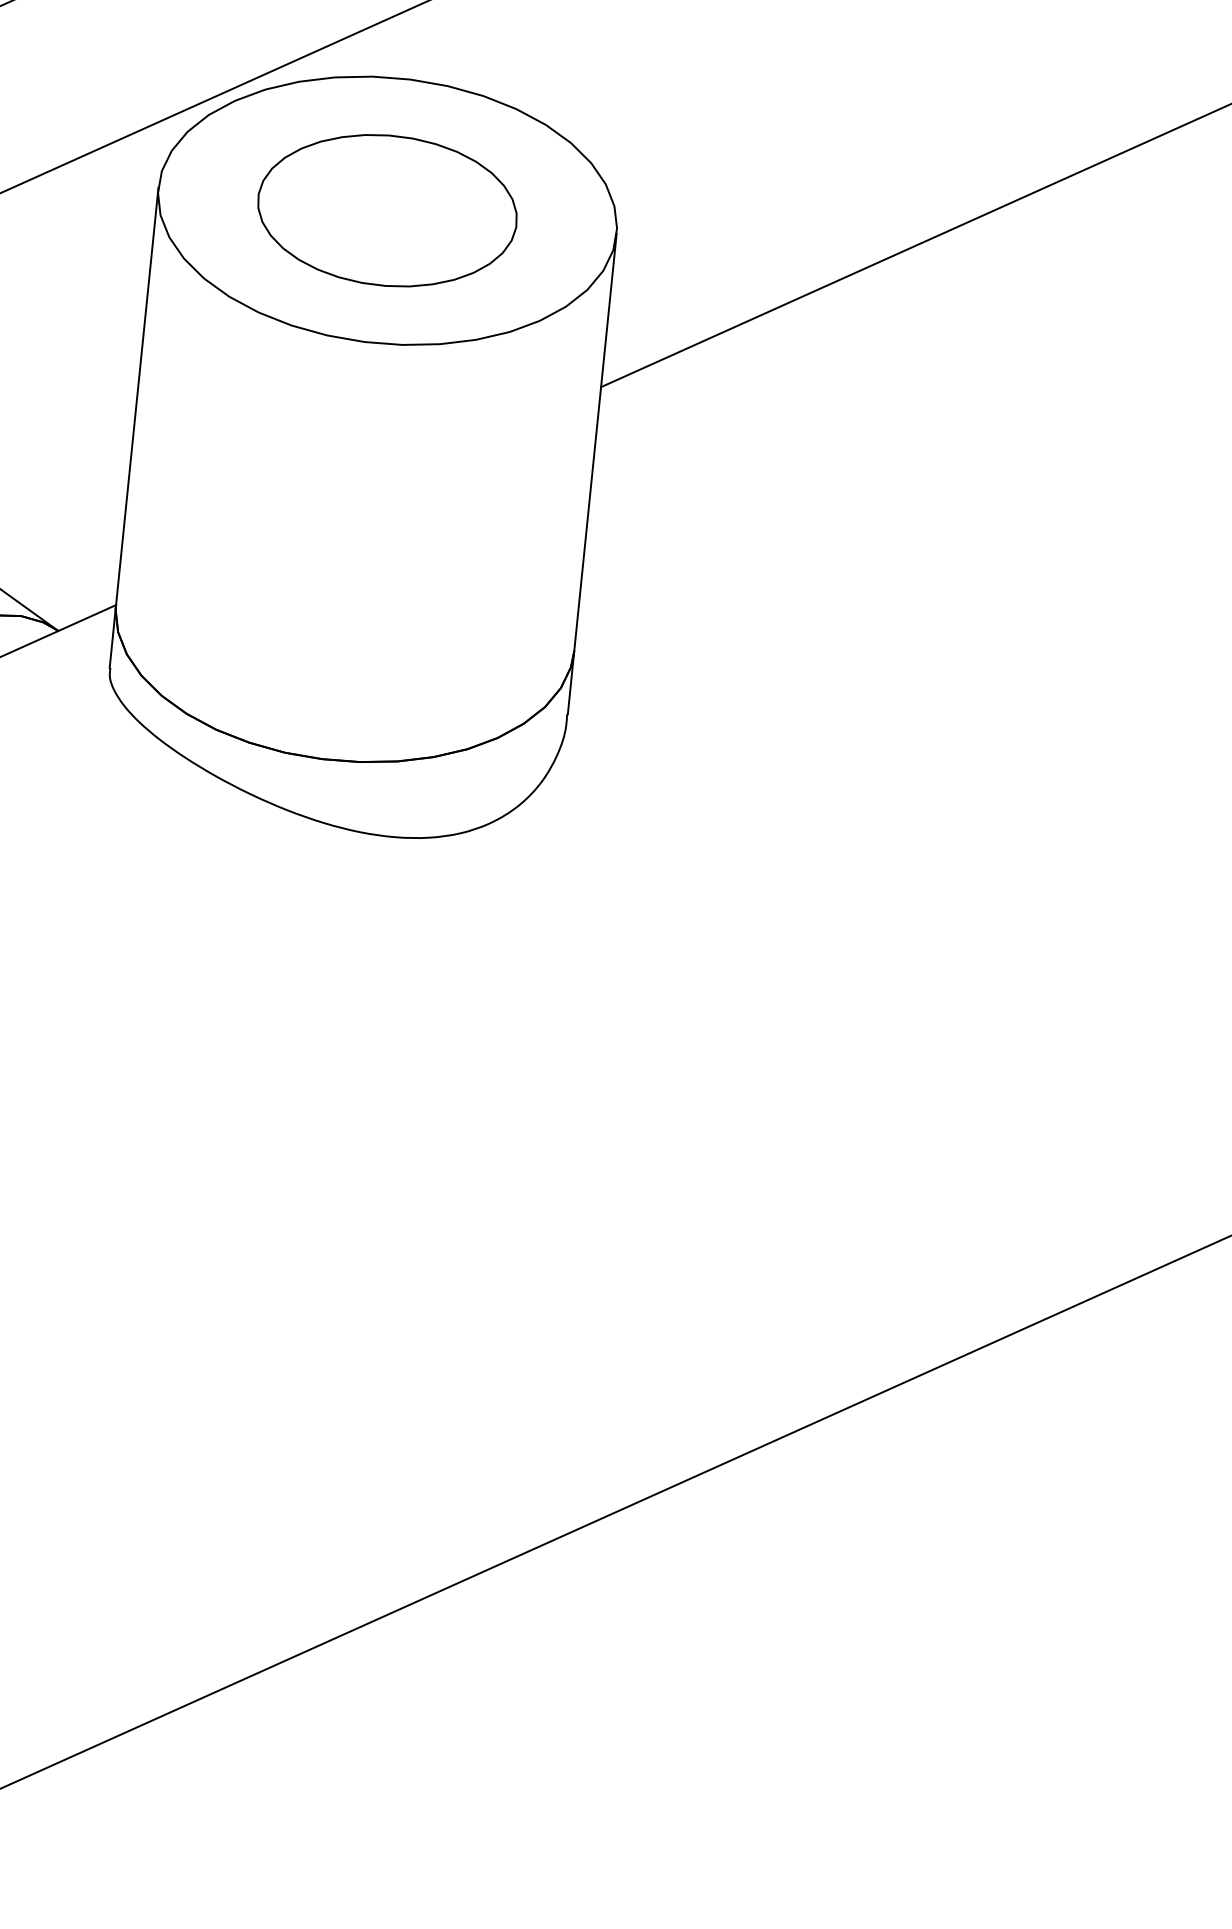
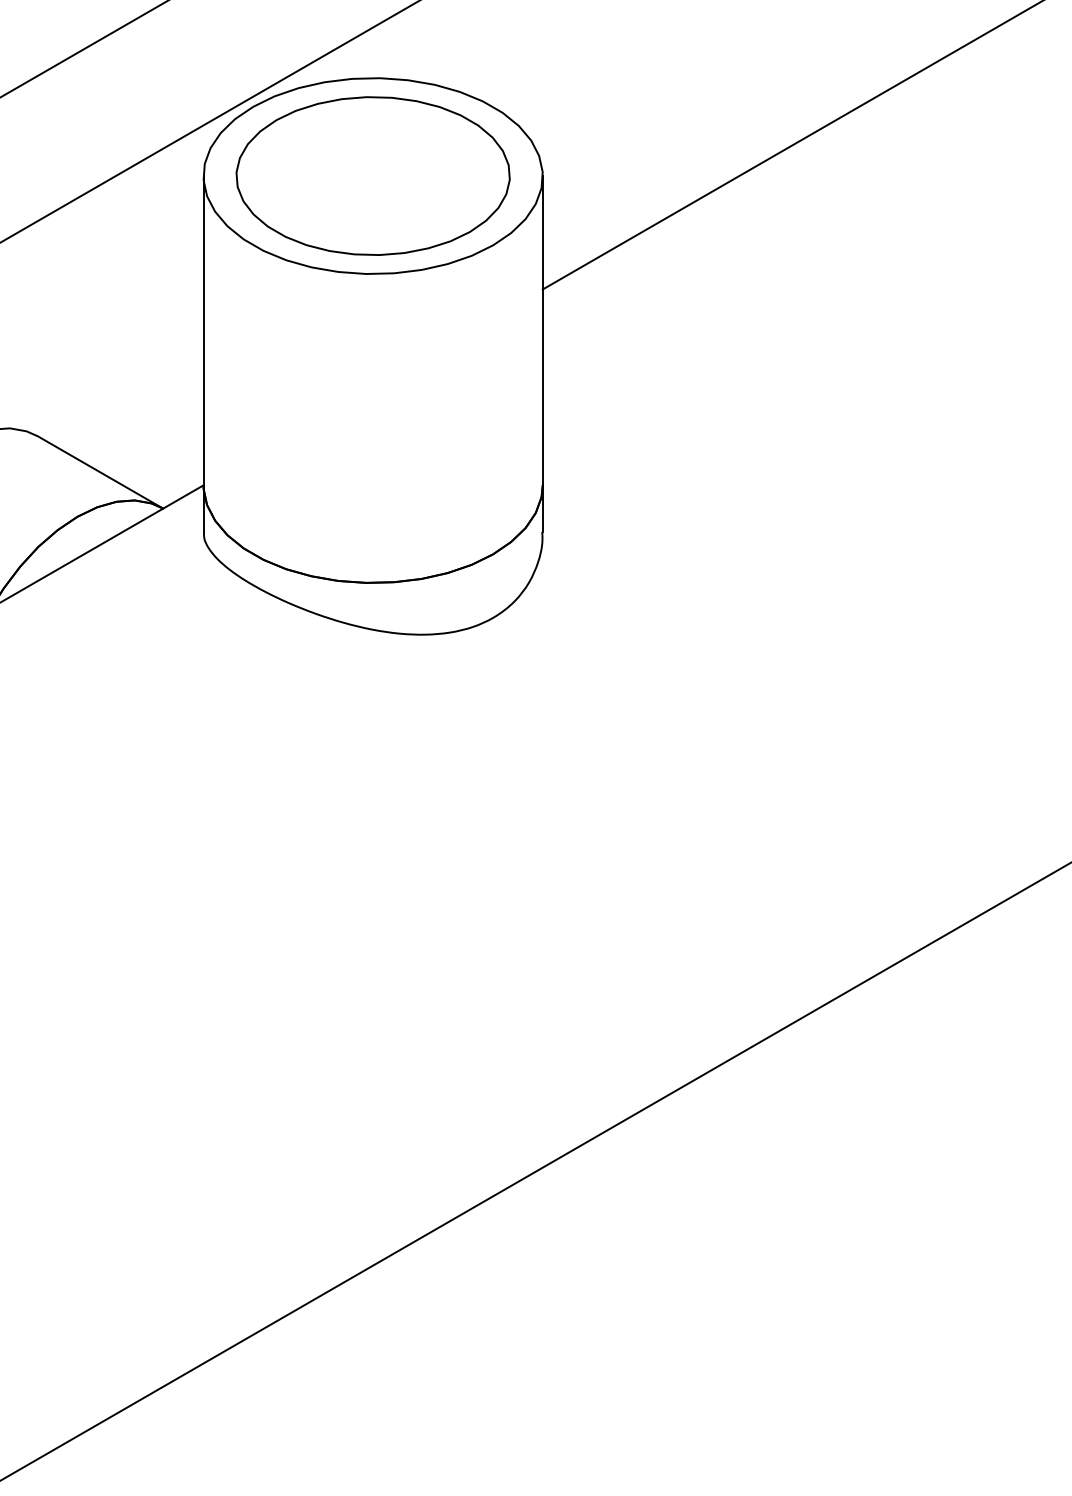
part: (386, 209) -> (372, 175), size x1.43

